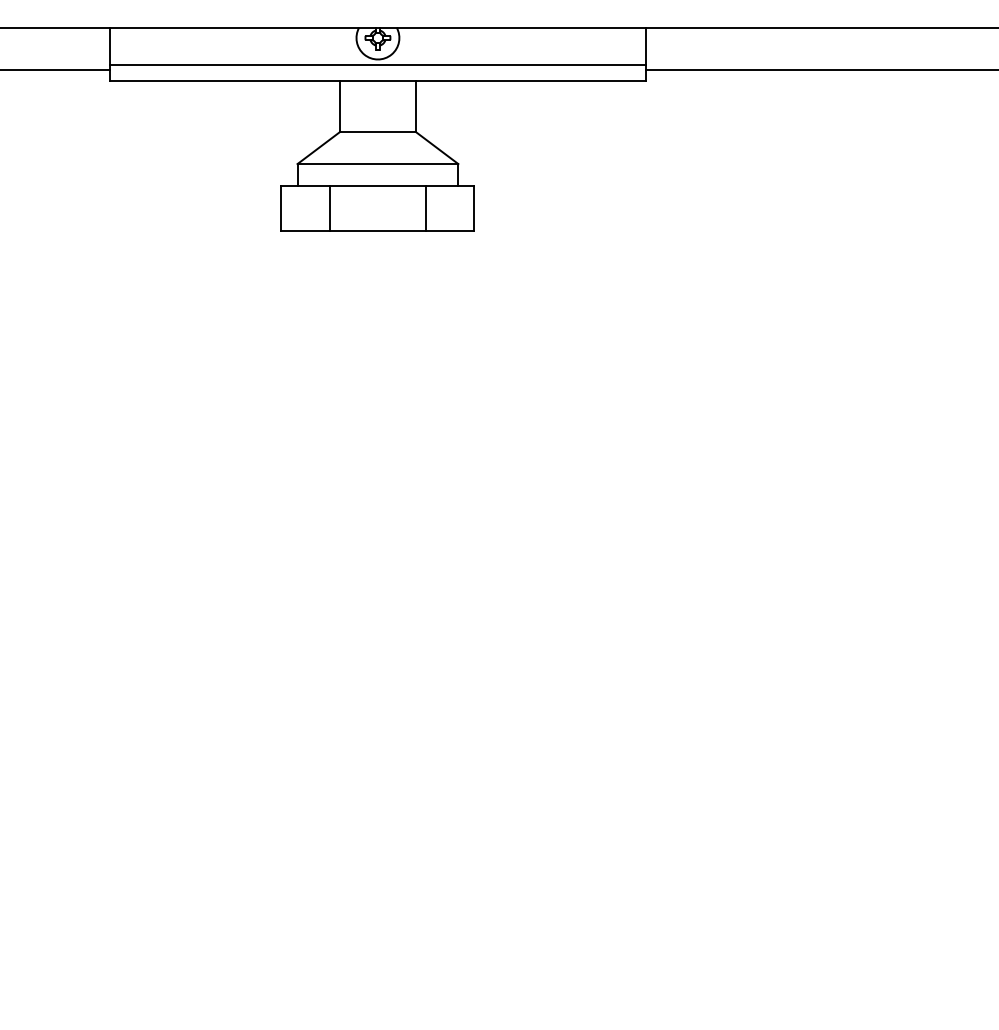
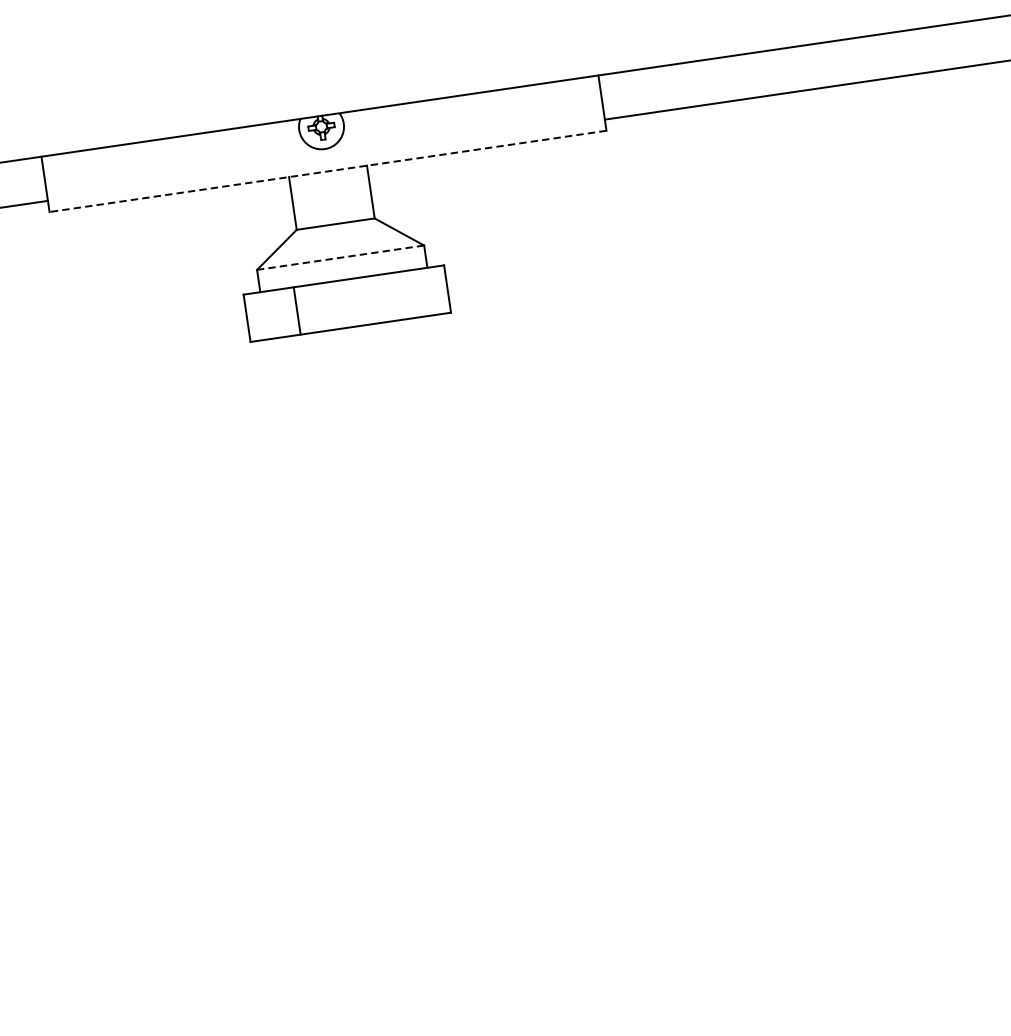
line: (377, 64) -> (325, 154), removed
line: (377, 80) -> (327, 171), solid -> dashed
line: (377, 164) -> (340, 258), solid -> dashed
line: (426, 208) -> (397, 296), removed

